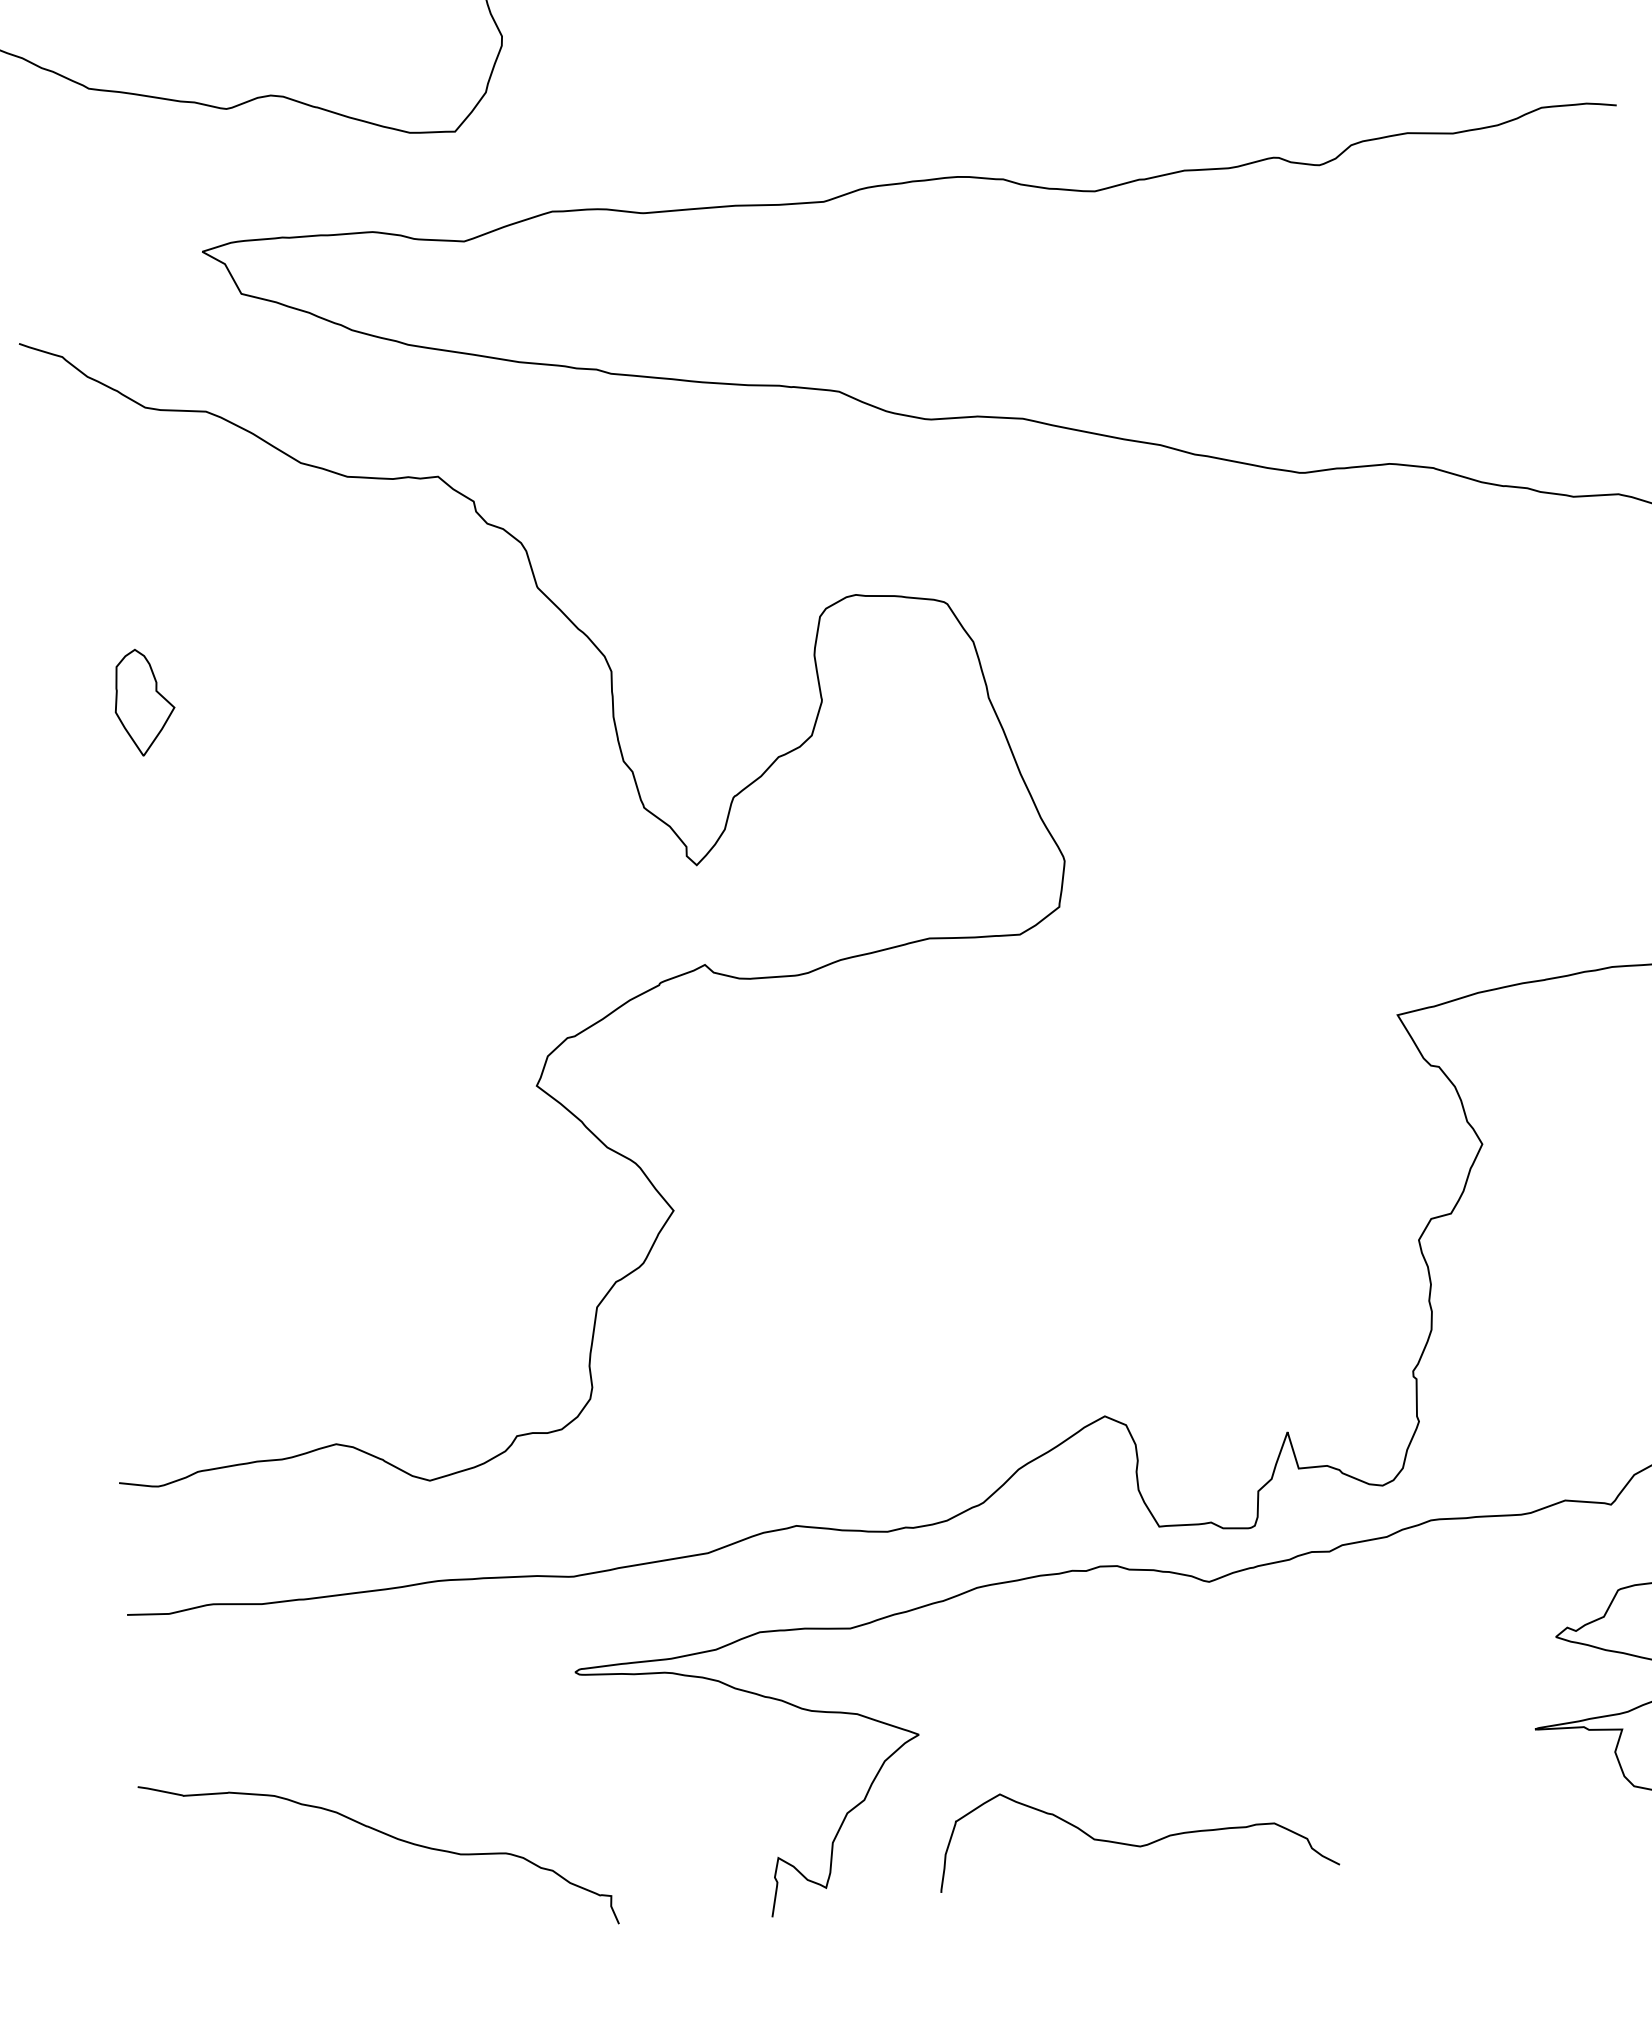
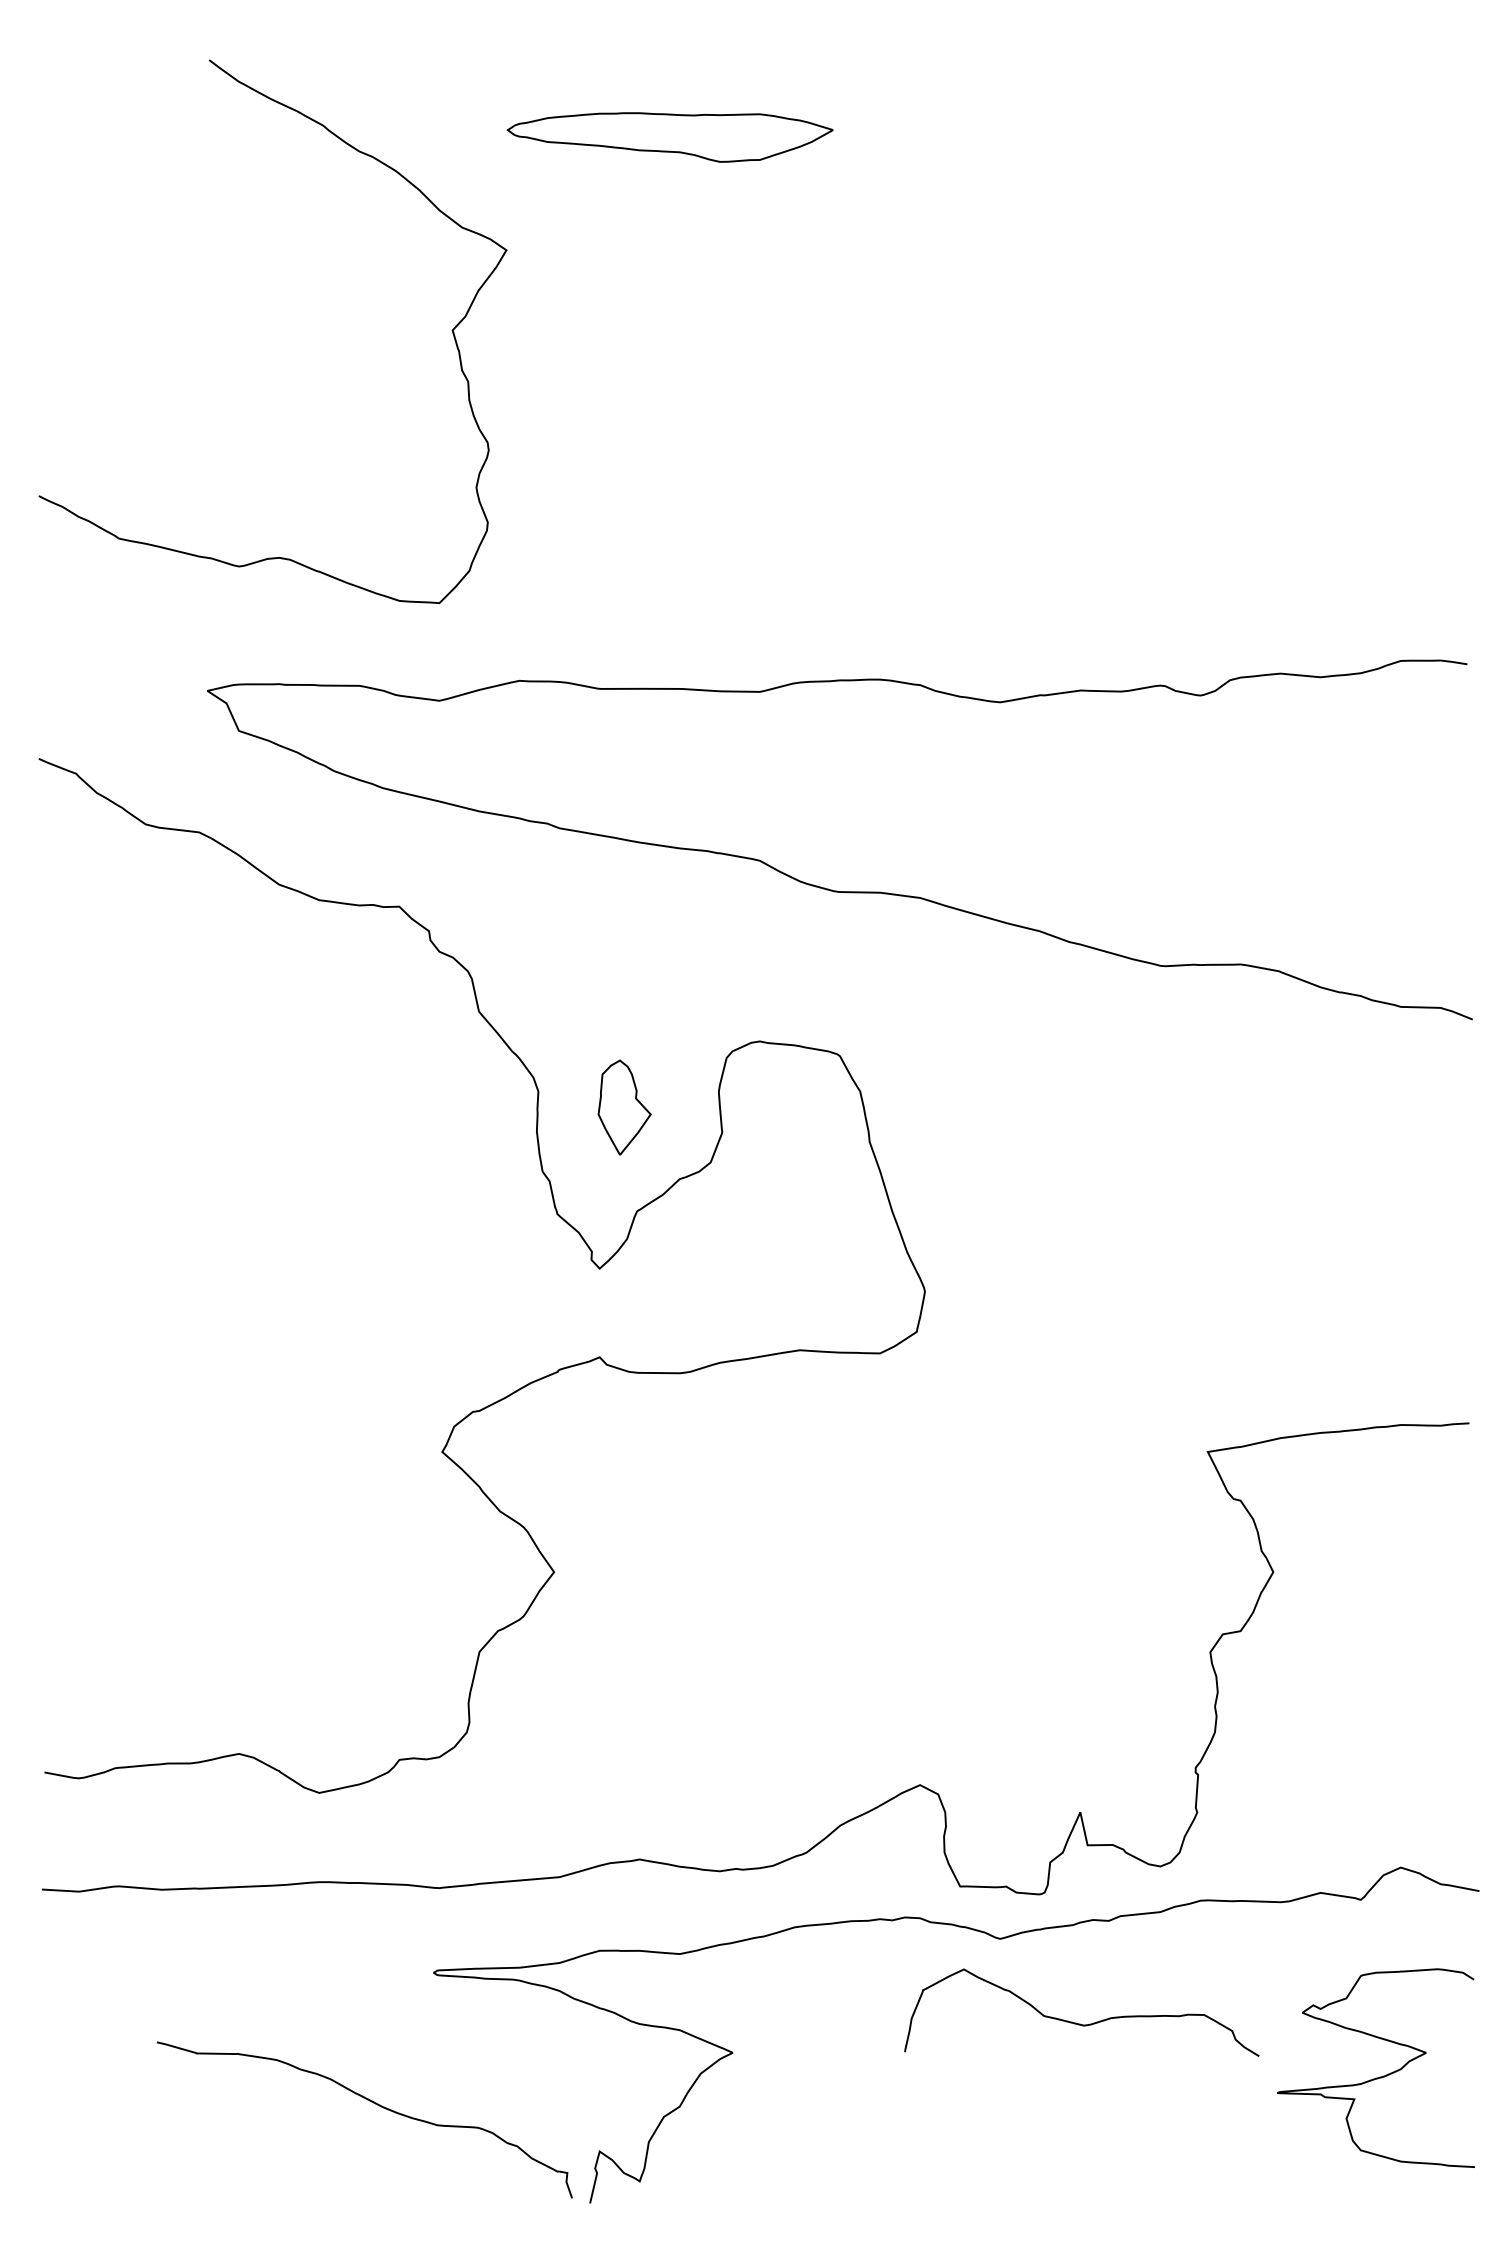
part: (144, 702) -> (624, 1107), moved
curve: (386, 1835) -> (373, 2103), moved
curve: (1135, 1844) -> (1080, 2023), moved

